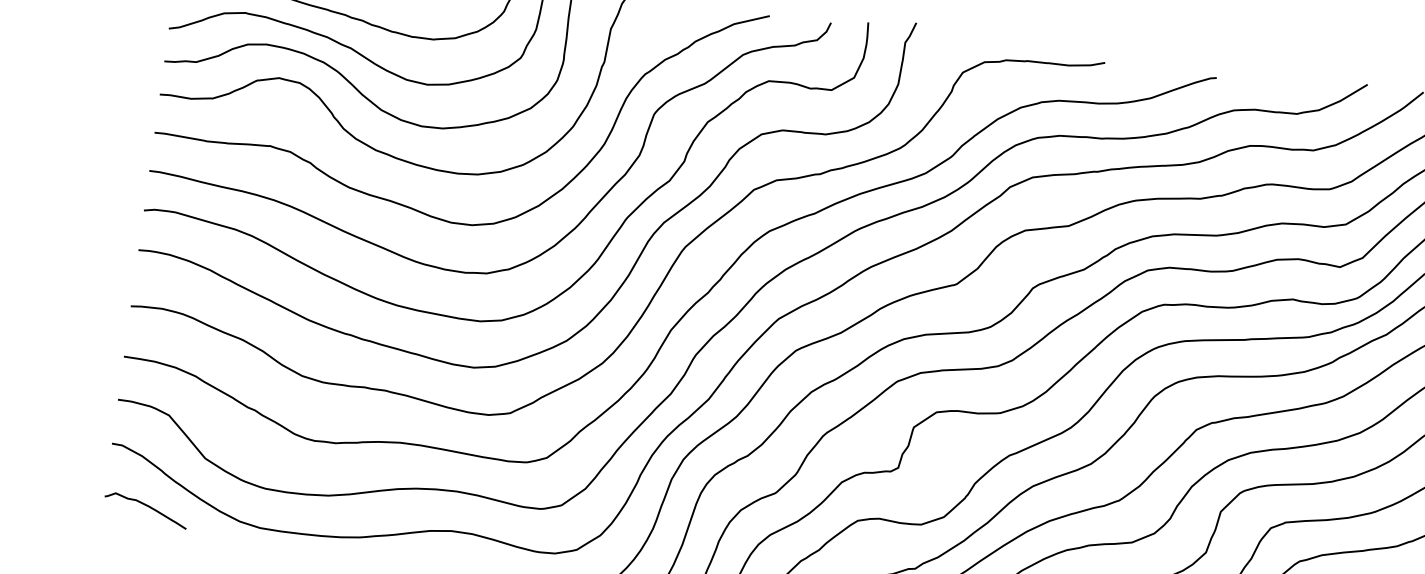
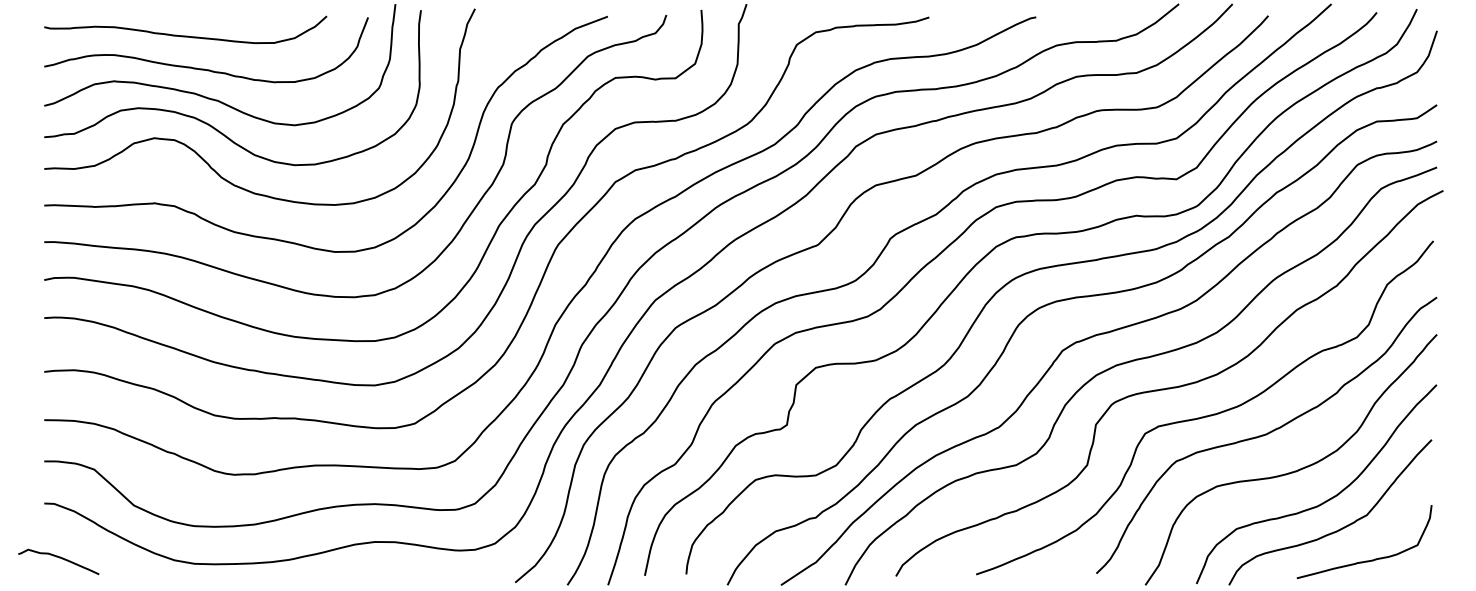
curve: (147, 506) -> (59, 558), moved

